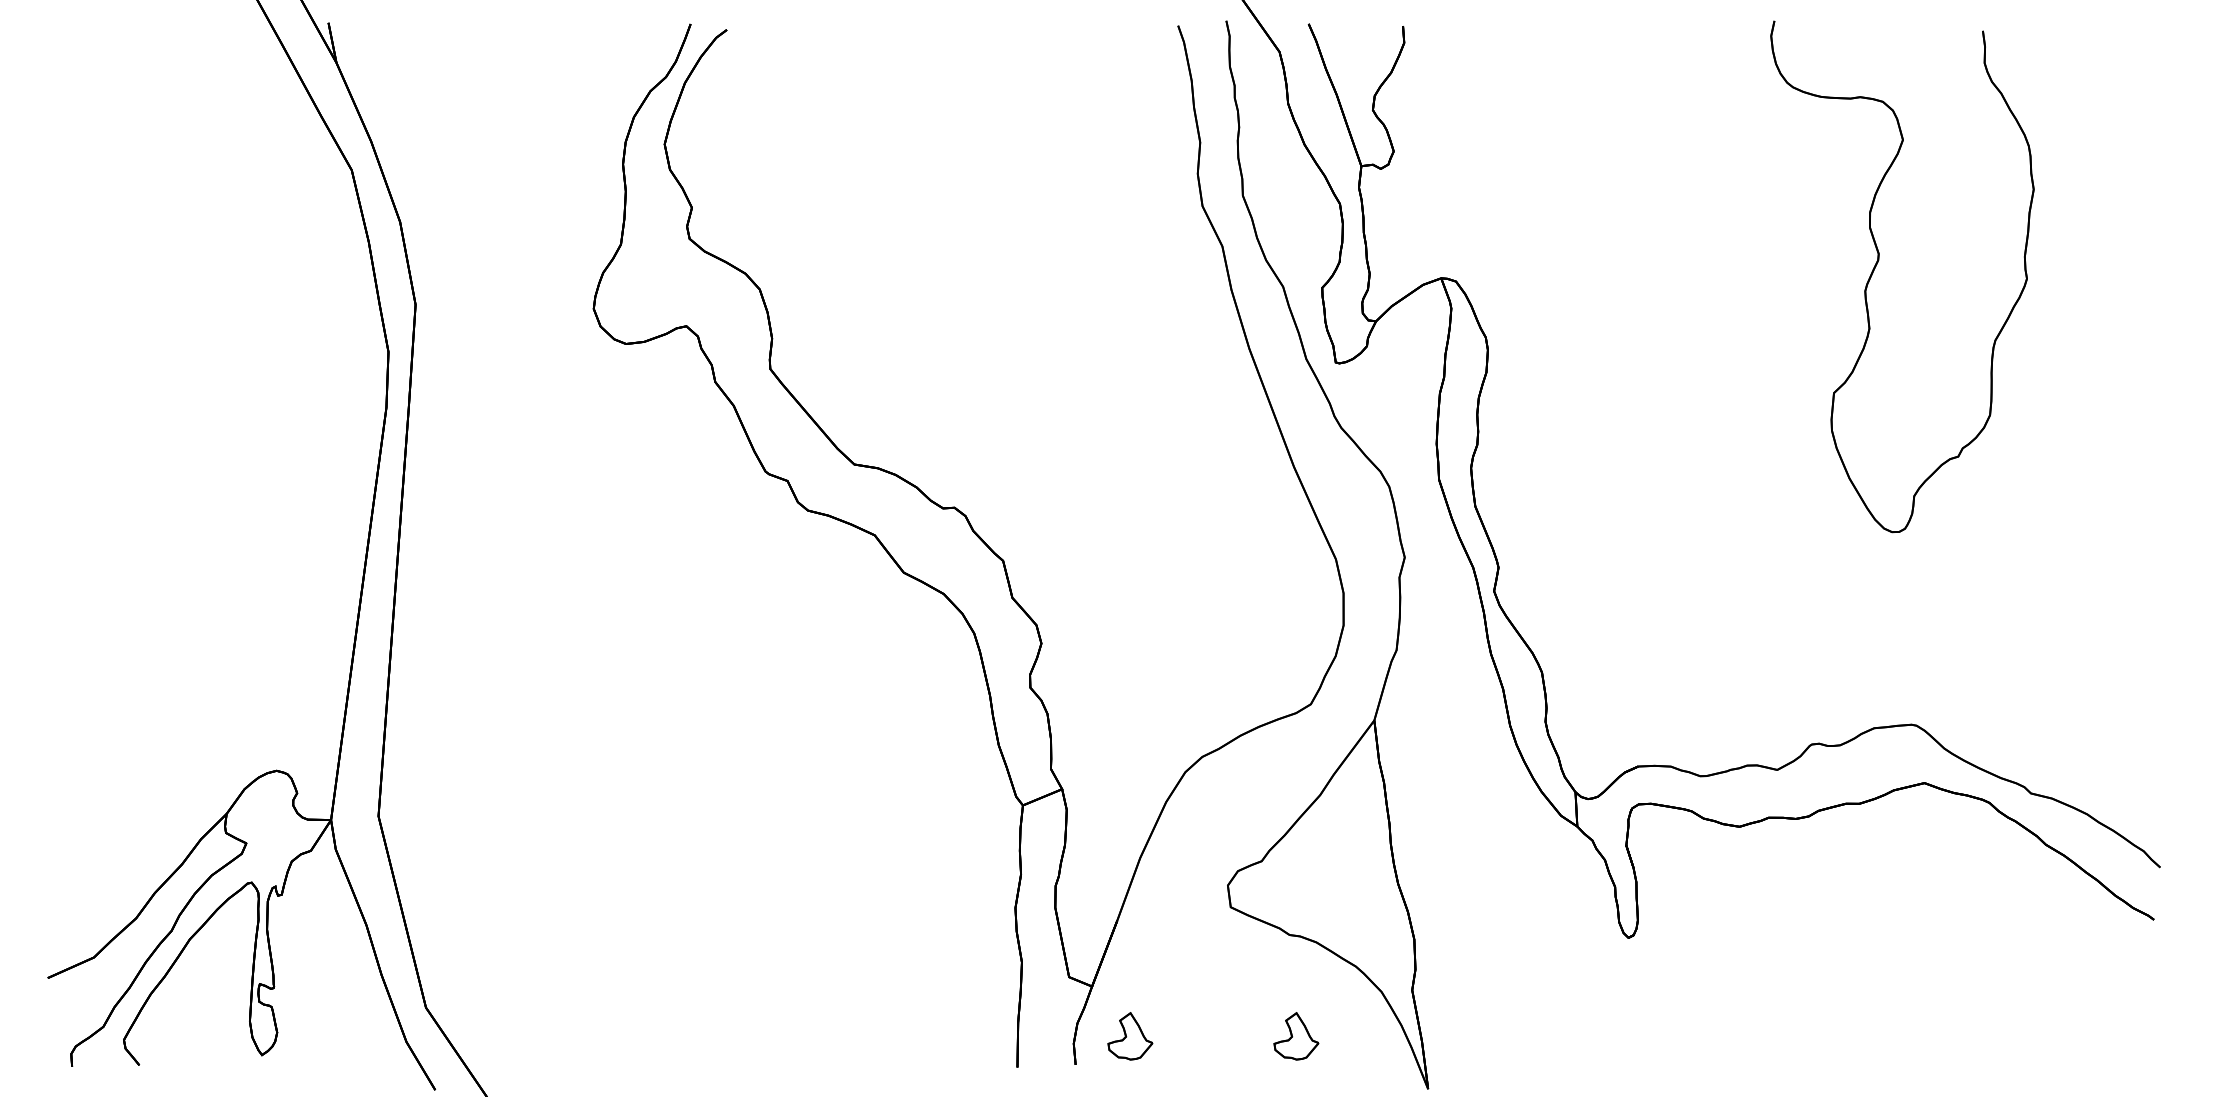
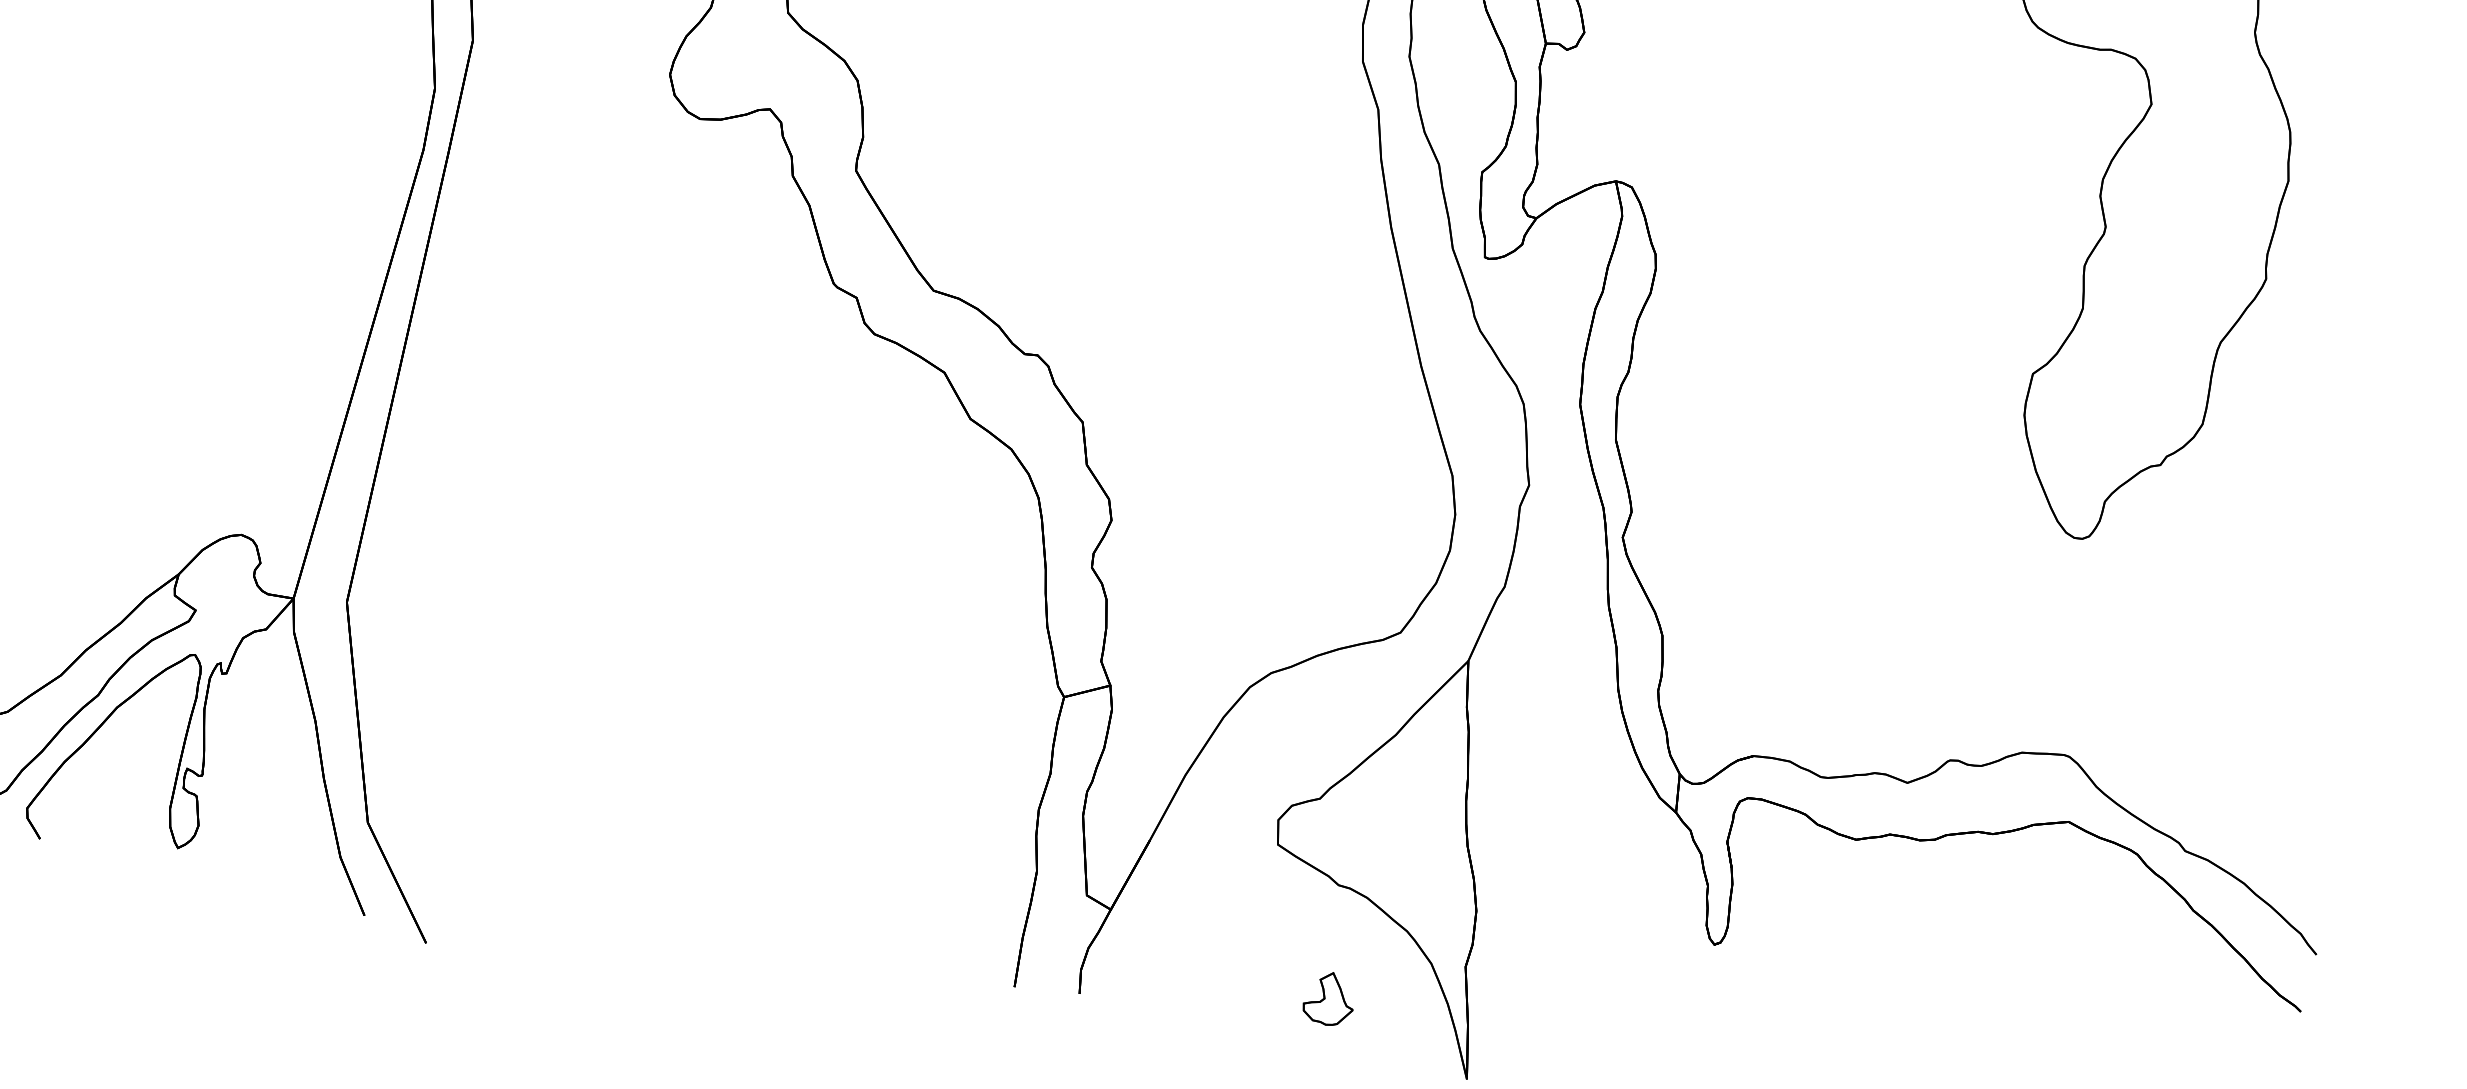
part: (1130, 1036) -> (1145, 971), removed

